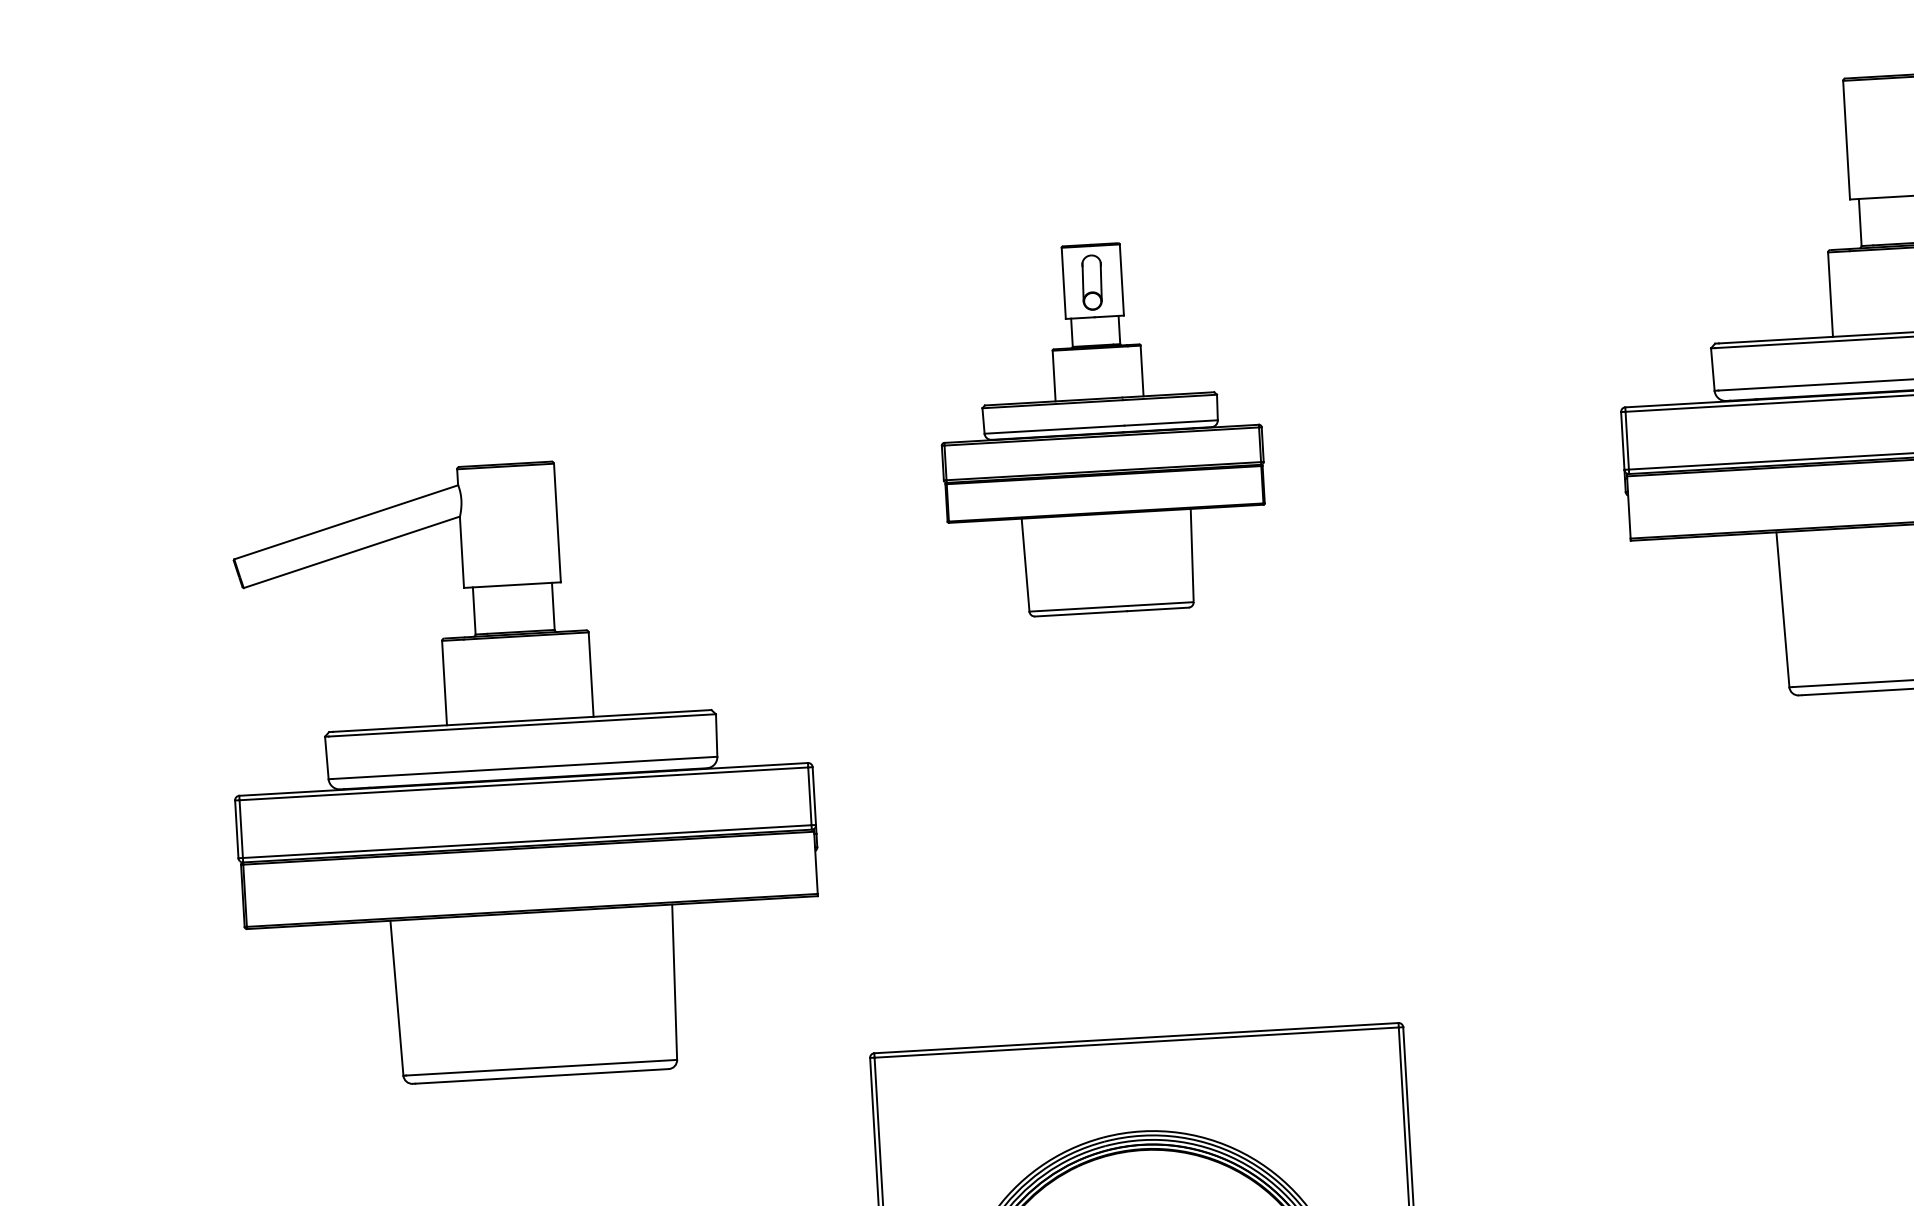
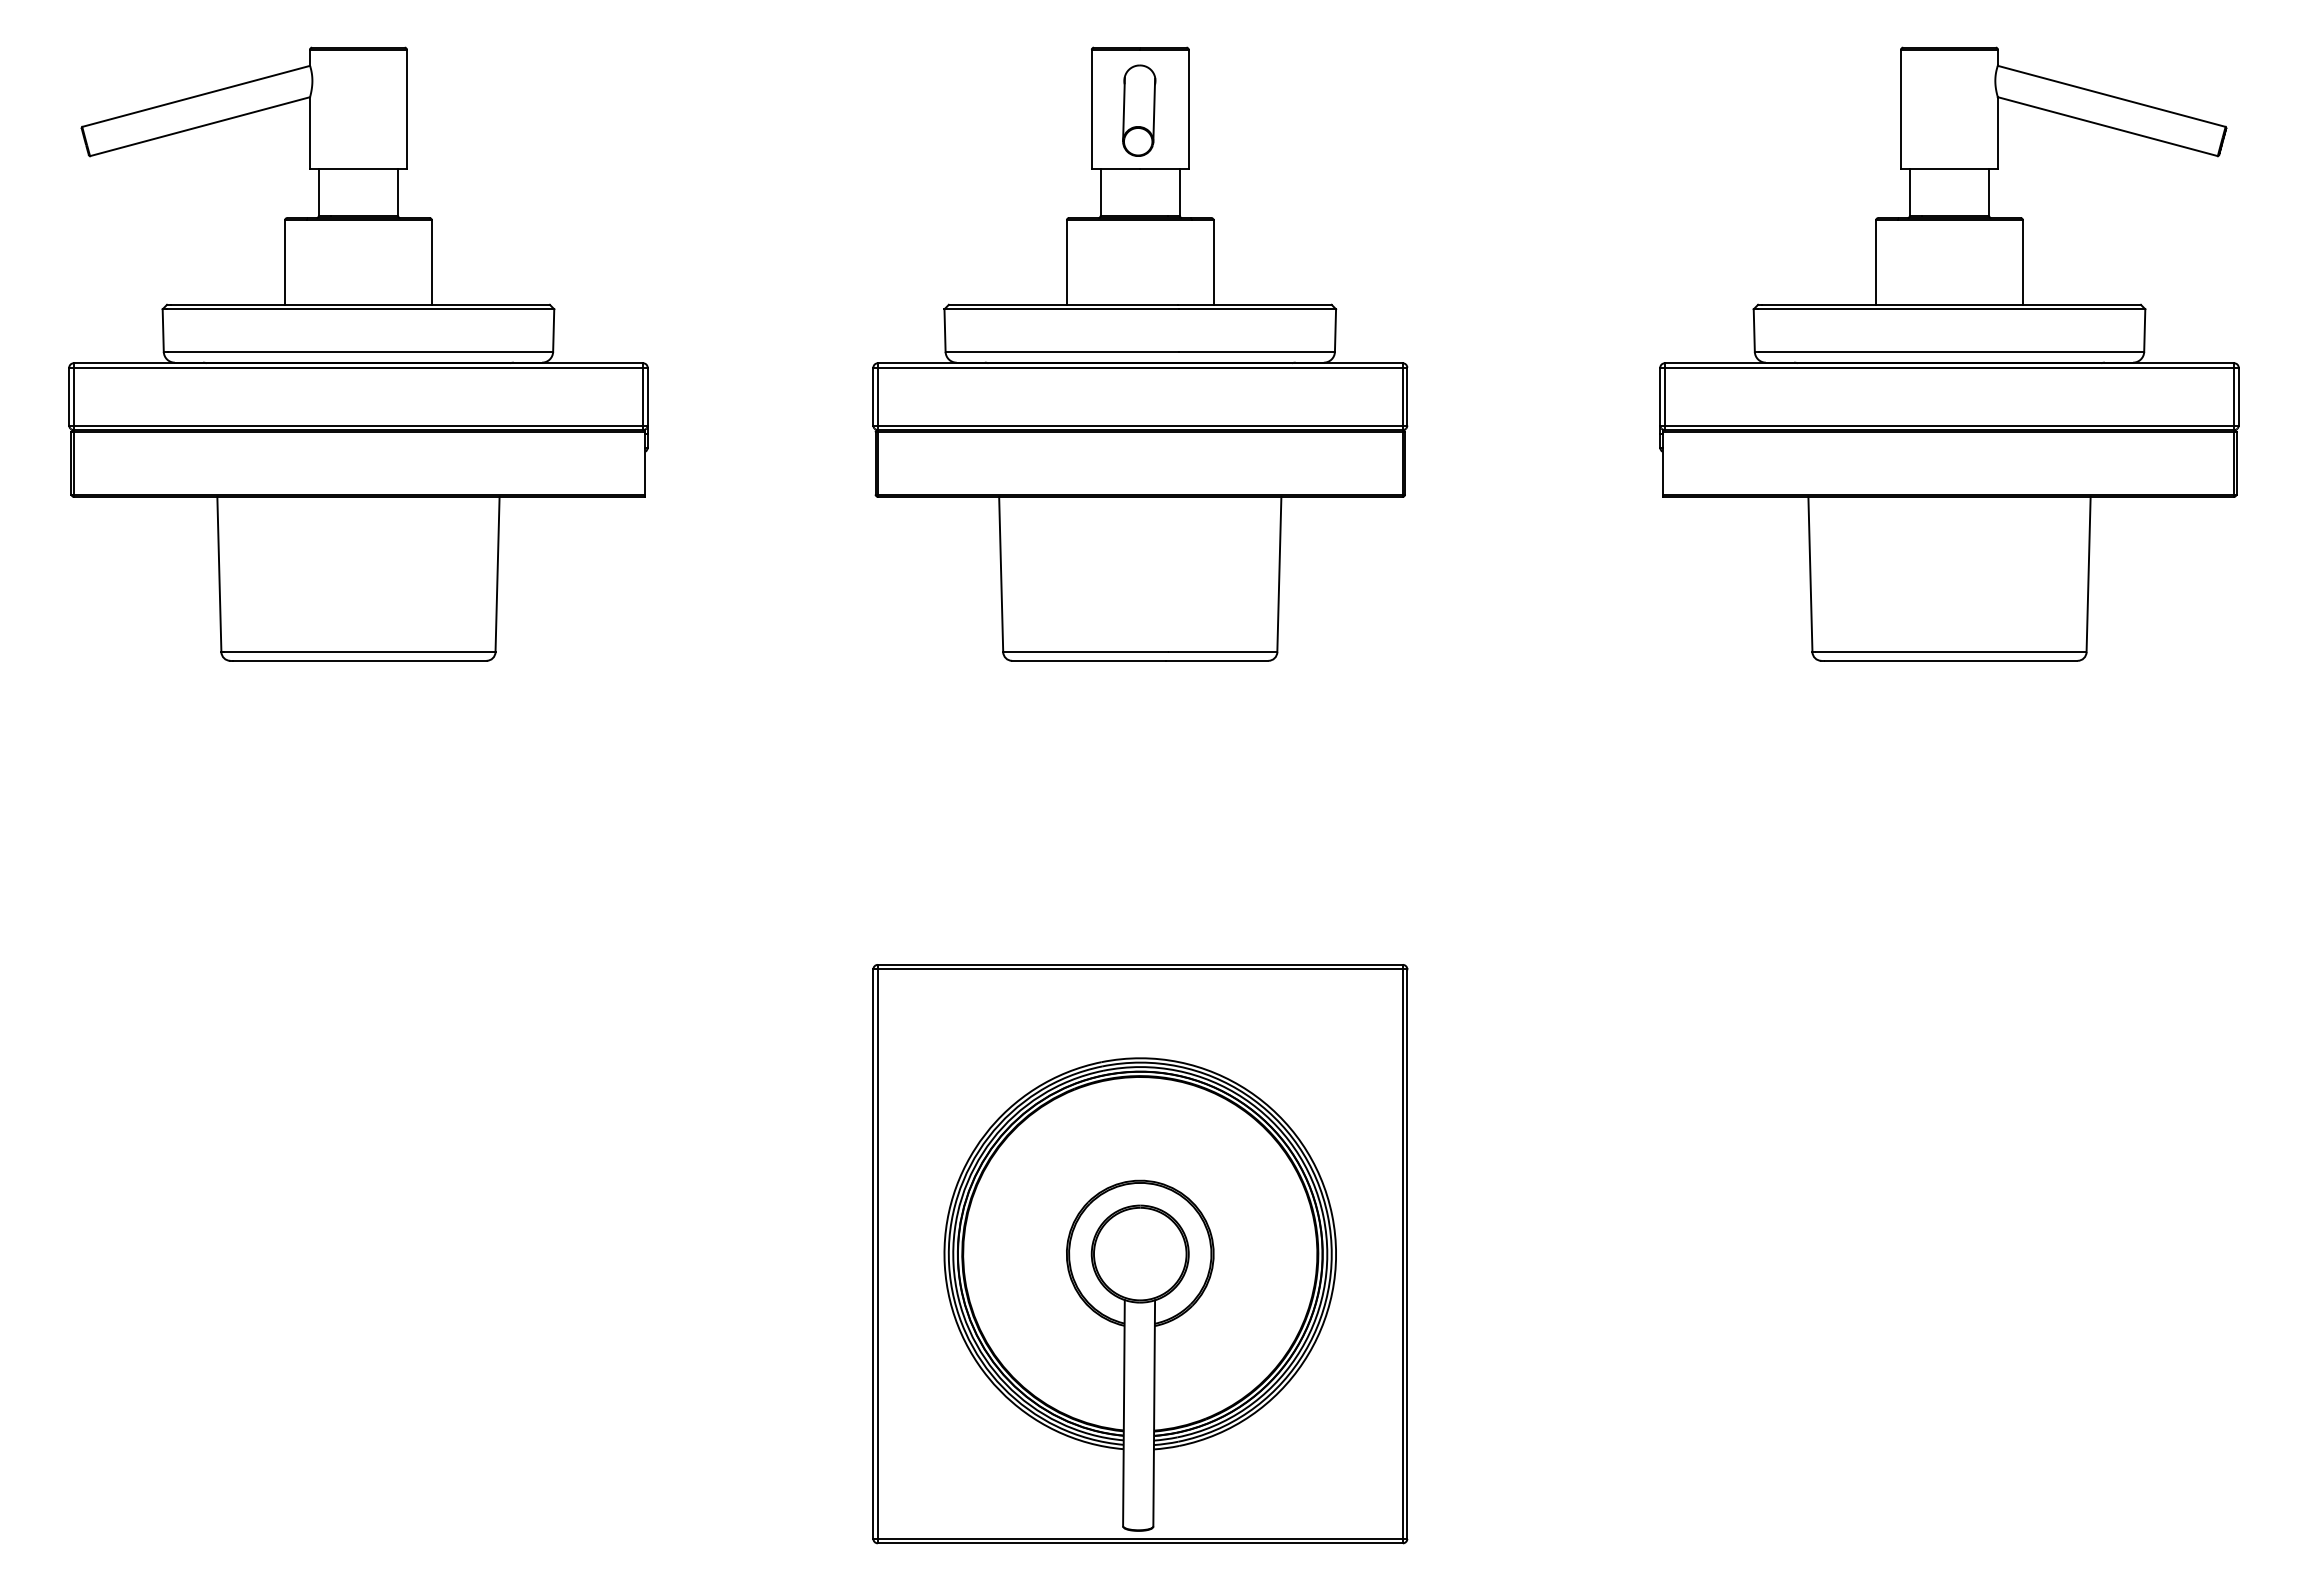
part: (1101, 427) -> (1140, 353), size x1.67
part: (523, 769) -> (358, 353), moved

